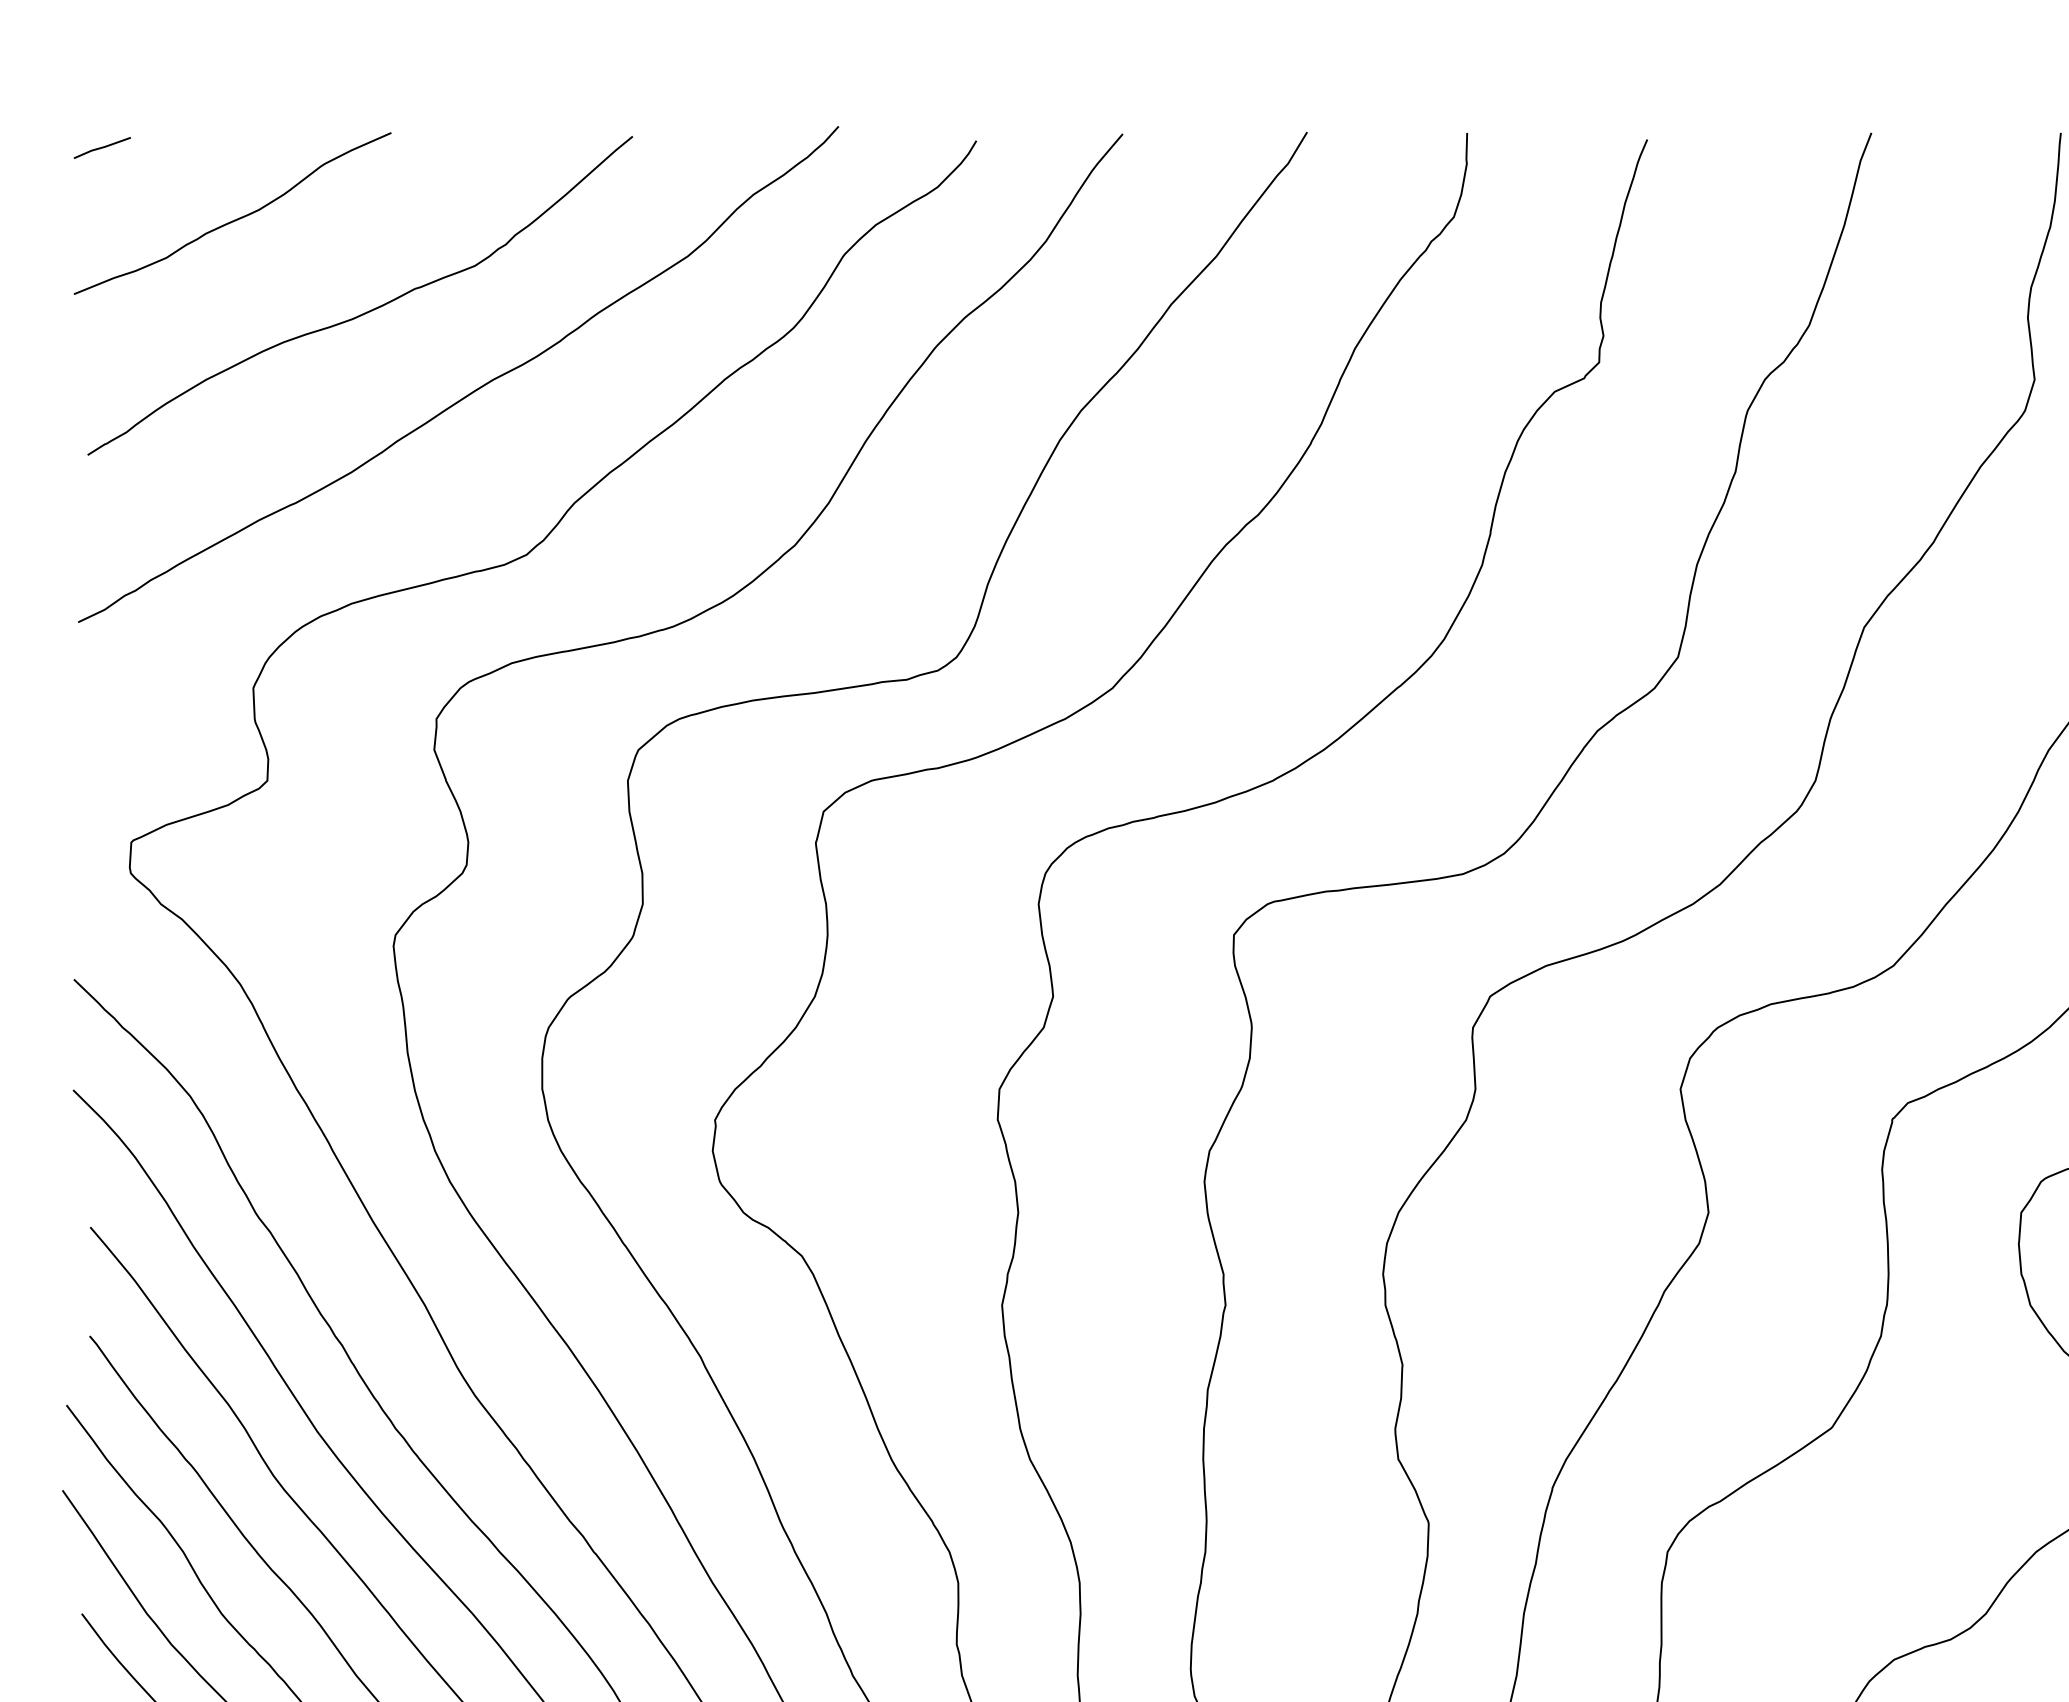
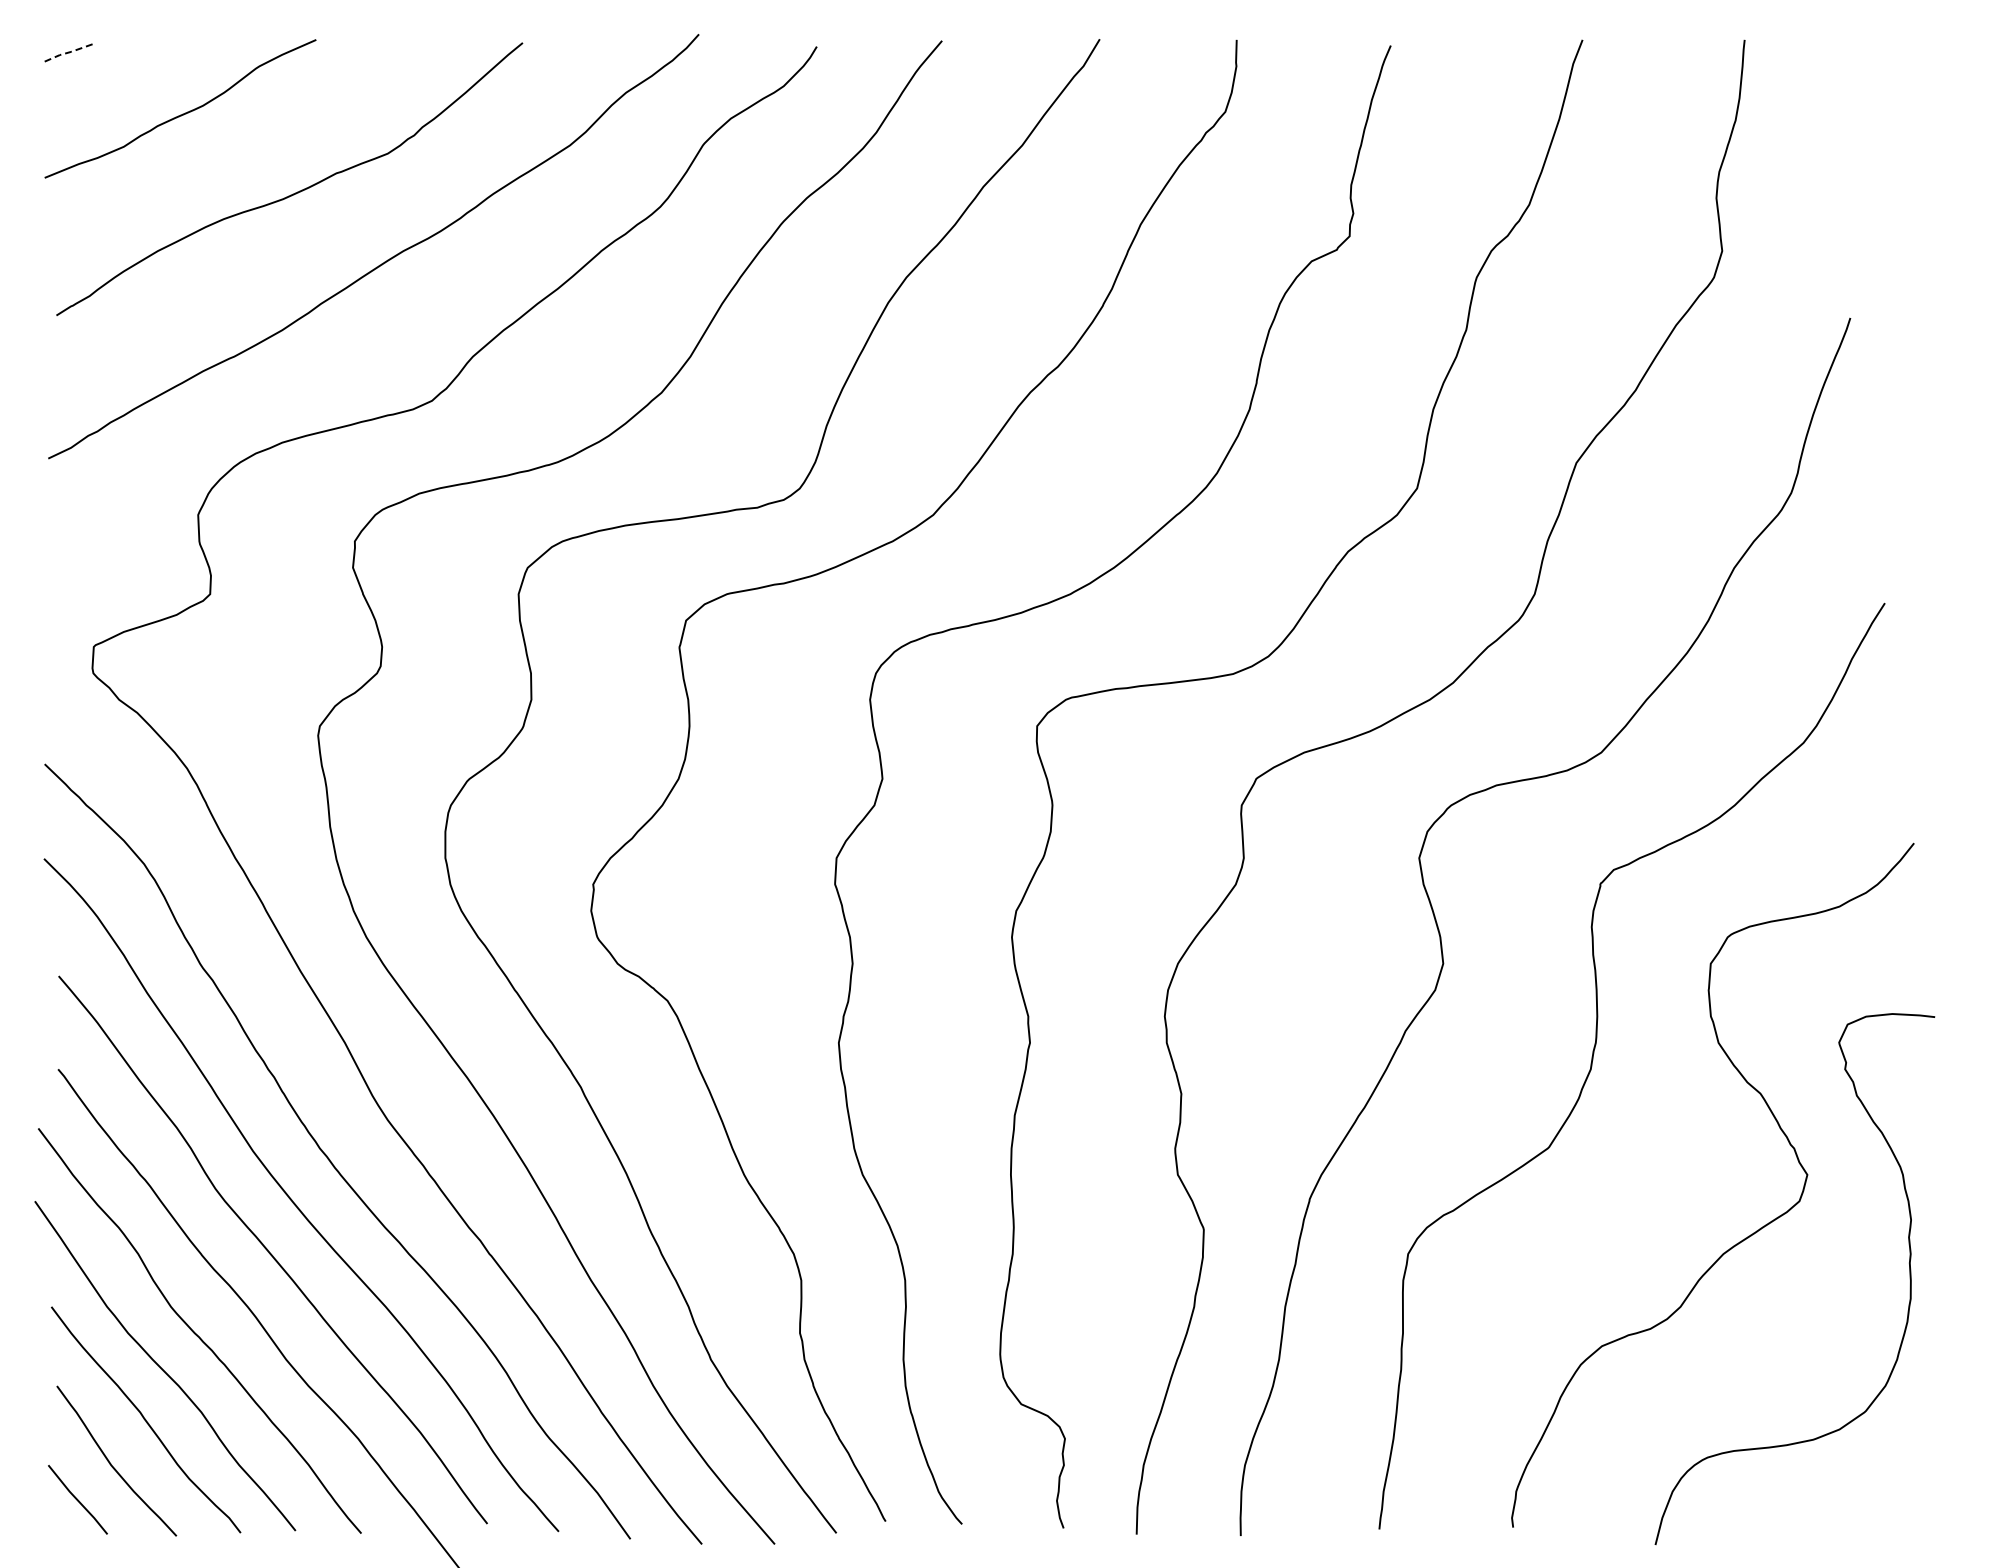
line: (102, 147) -> (69, 52), solid -> dashed

